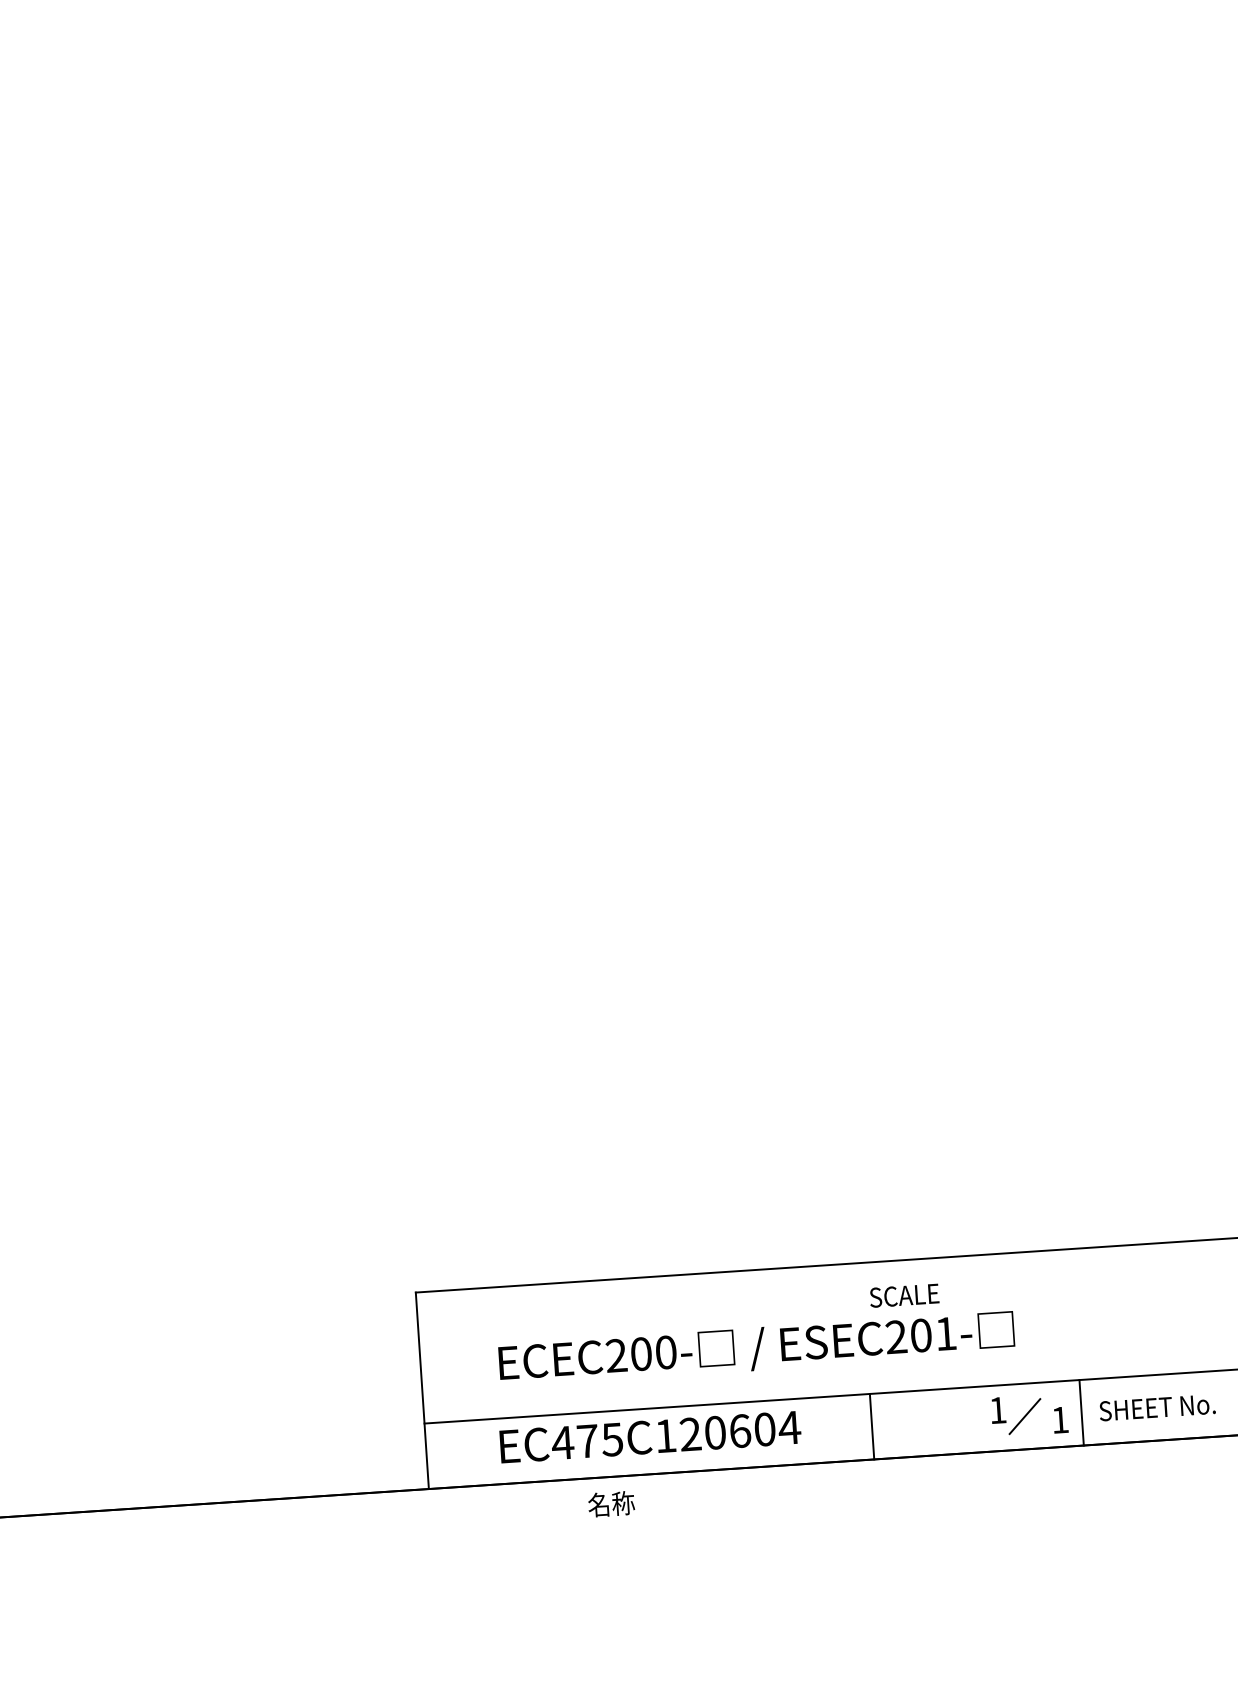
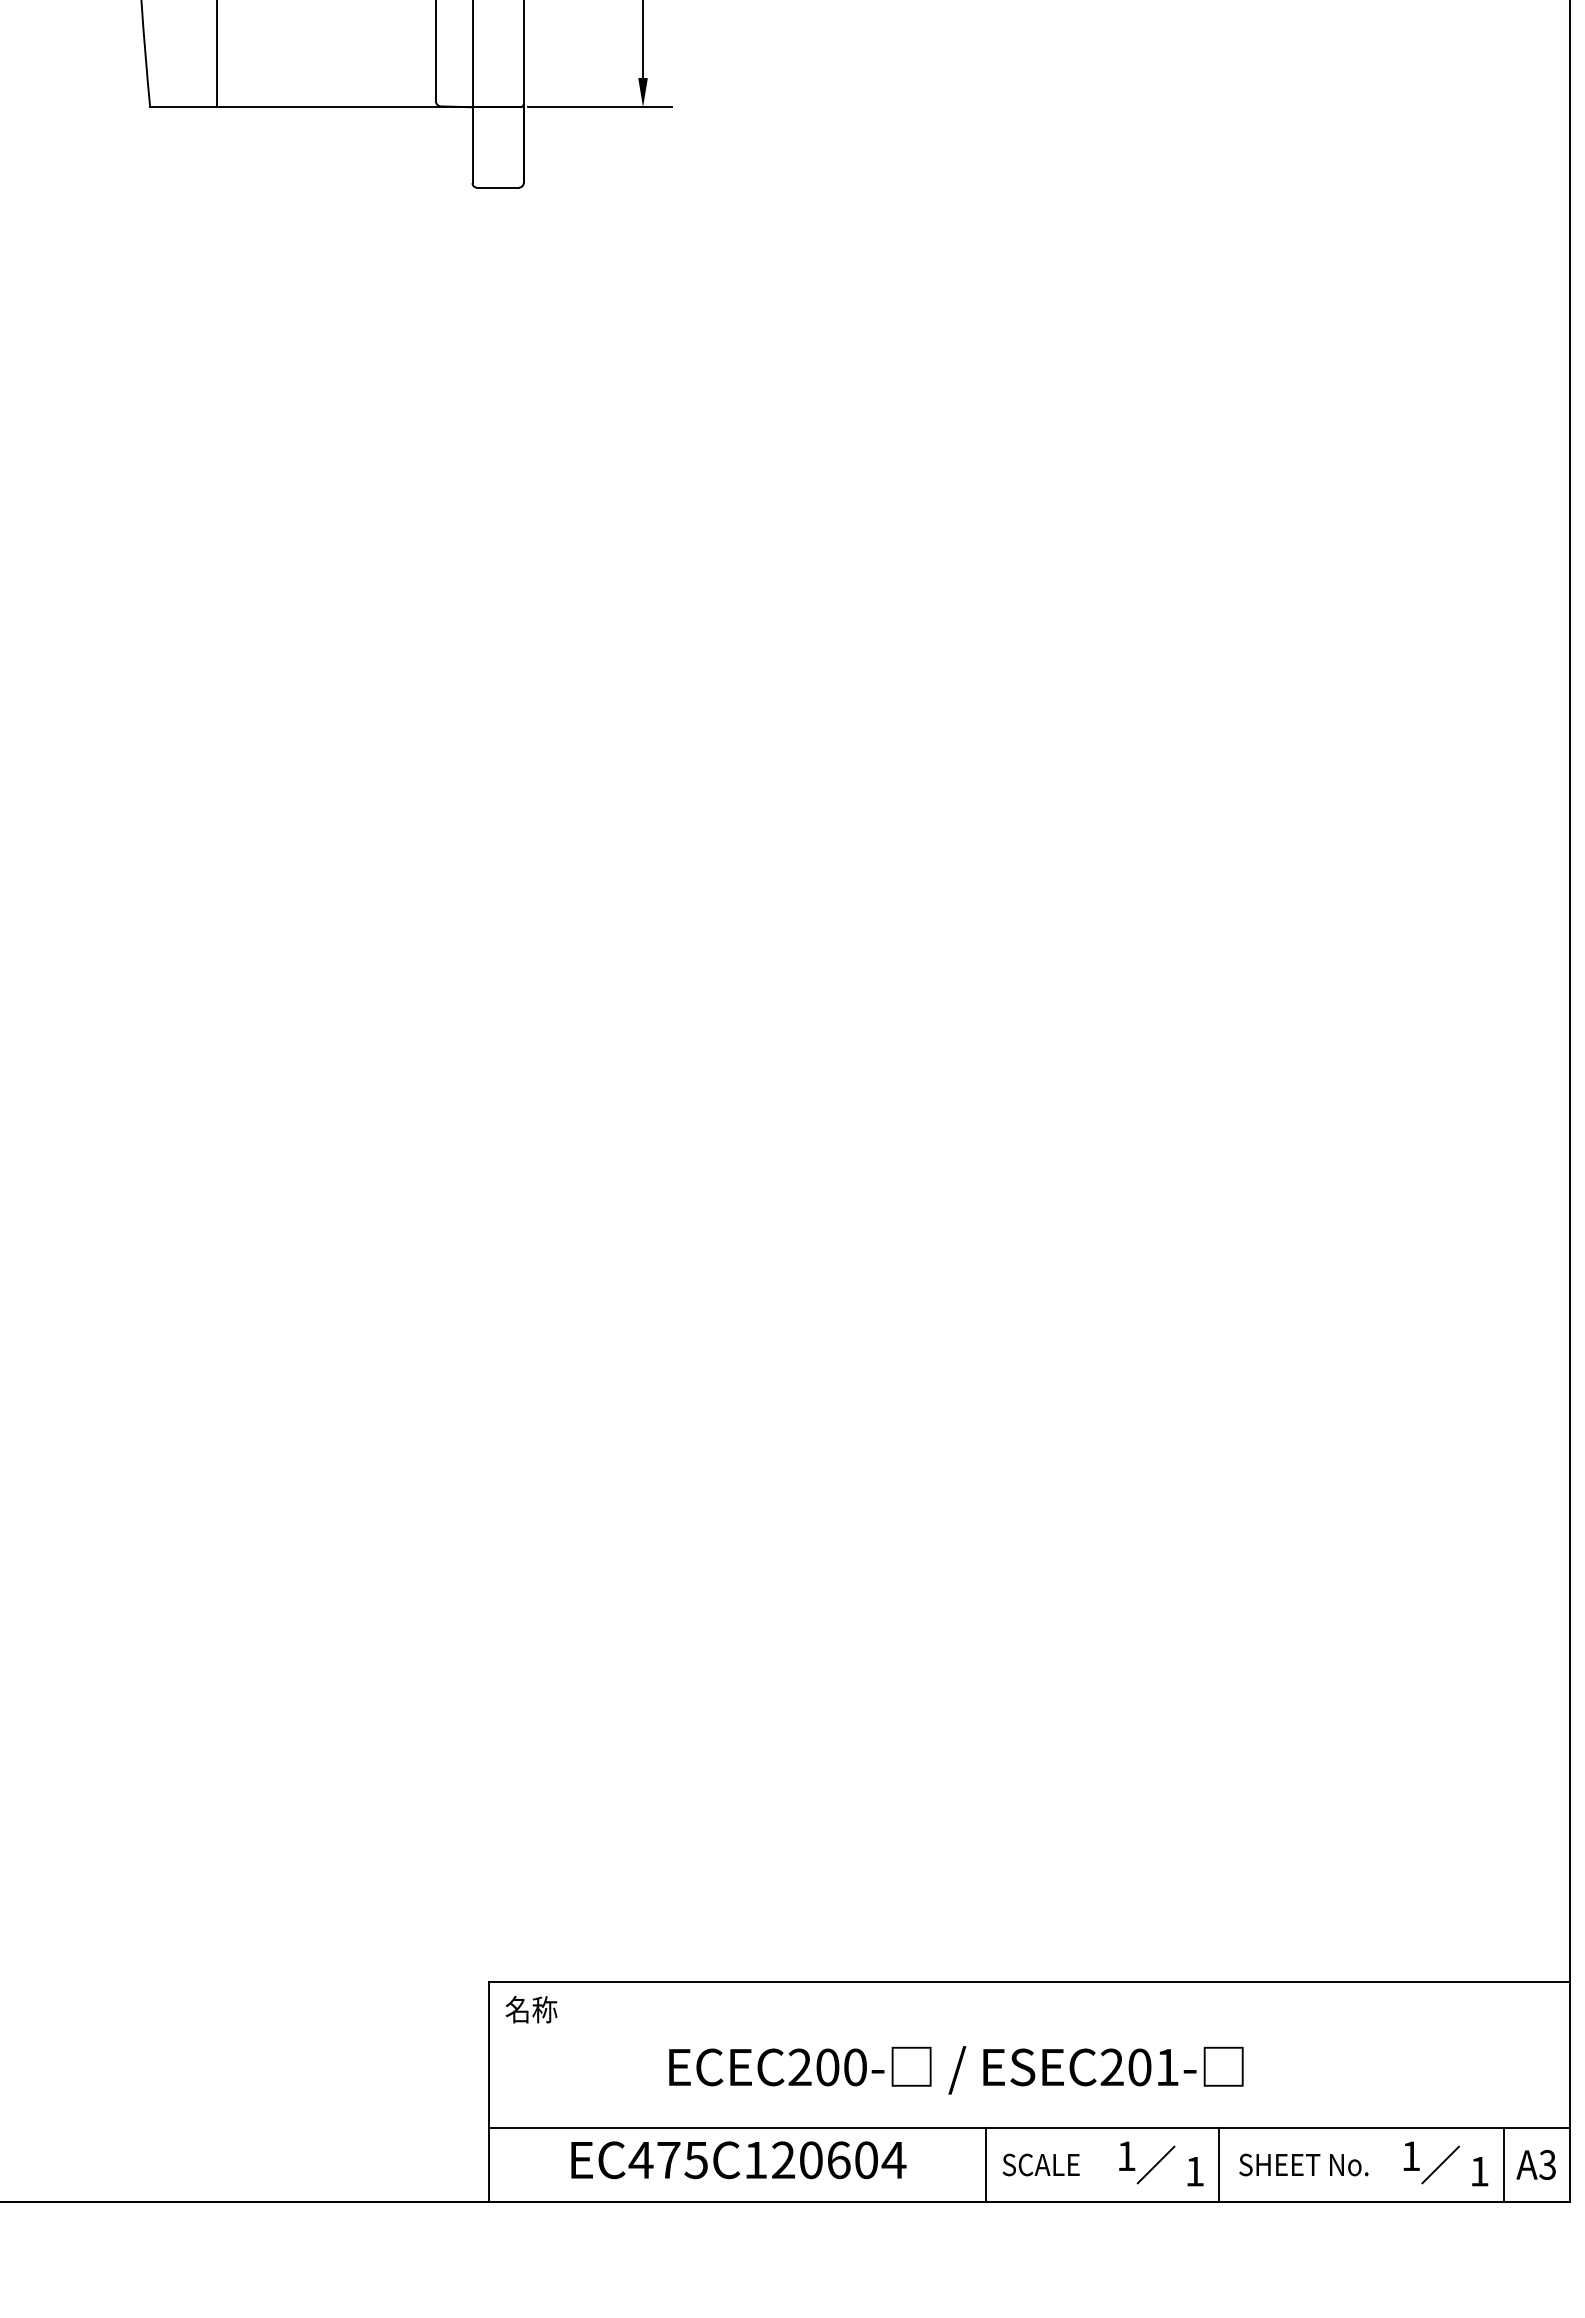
text: (903, 1295) -> (1040, 2164), moved
text: (756, 1349) -> (956, 2070), moved
text: (611, 1503) -> (531, 2009), moved

